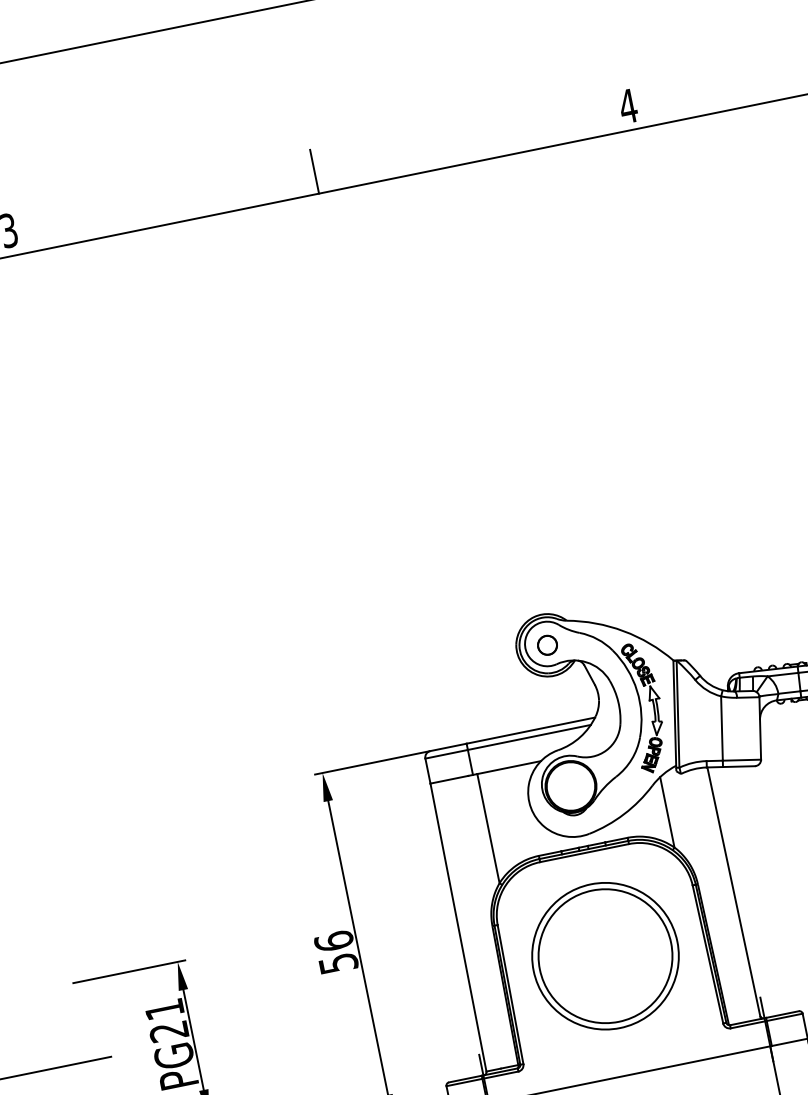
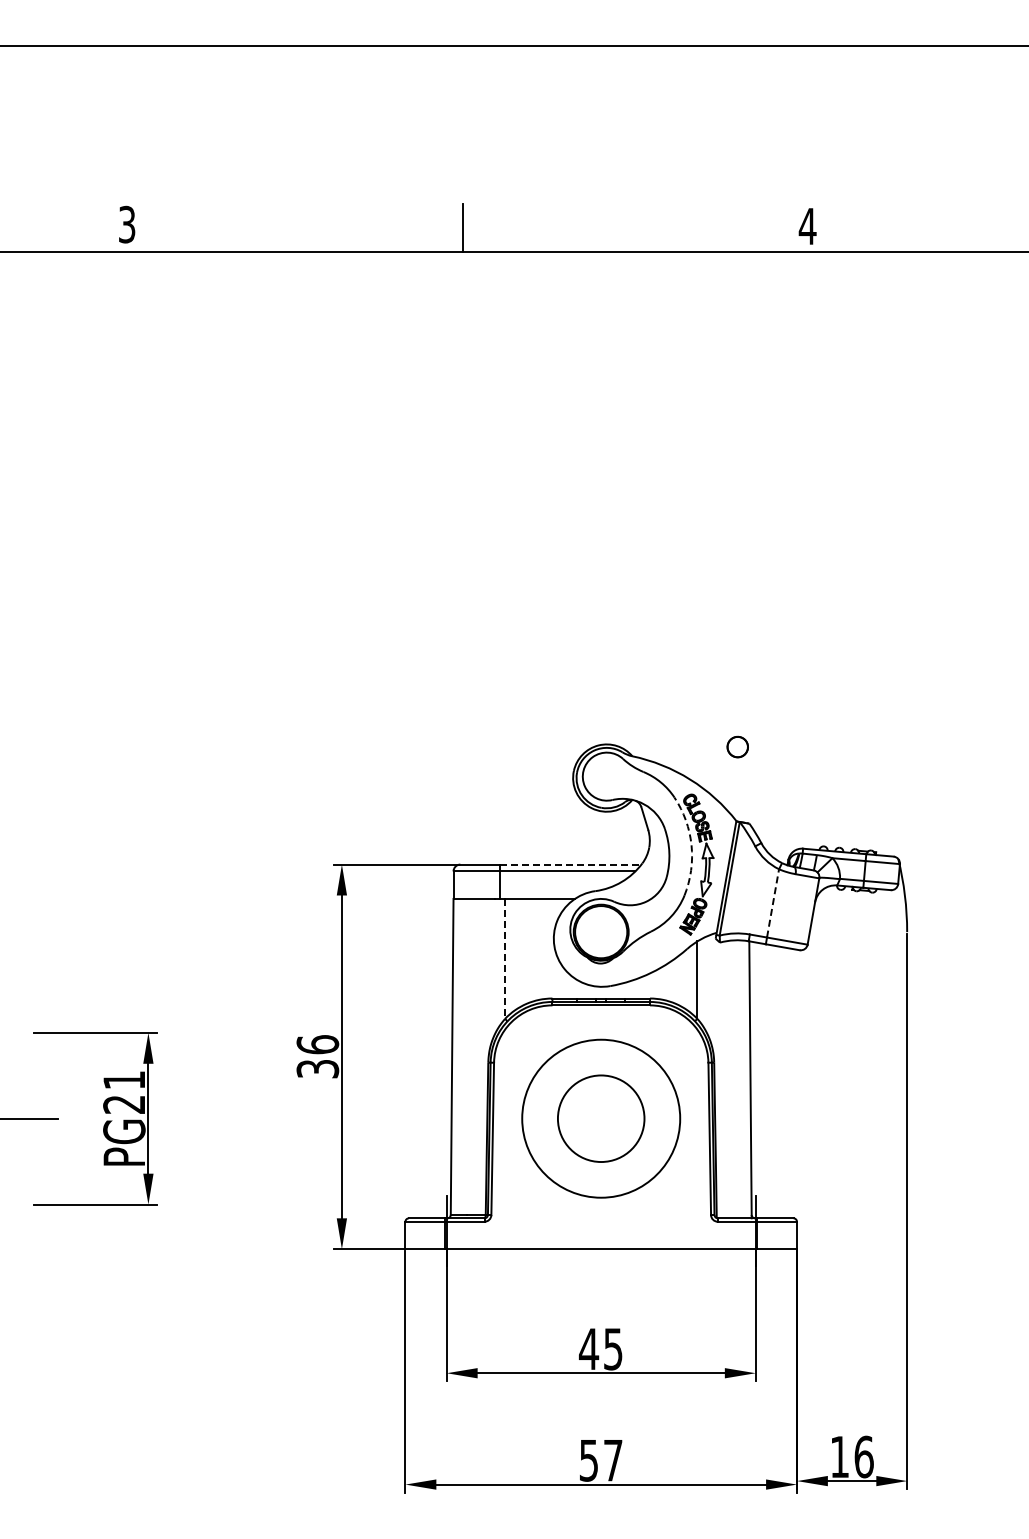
part: (547, 644) -> (737, 746), moved
arc: (637, 690) -> (691, 845), solid -> dashed
line: (722, 728) -> (773, 903), solid -> dashed
line: (530, 730) -> (570, 864), solid -> dashed
line: (488, 829) -> (505, 959), solid -> dashed
circle: (605, 955) -> (601, 1118), size x0.6
text: (338, 963) -> (317, 1068), 56 -> 36

